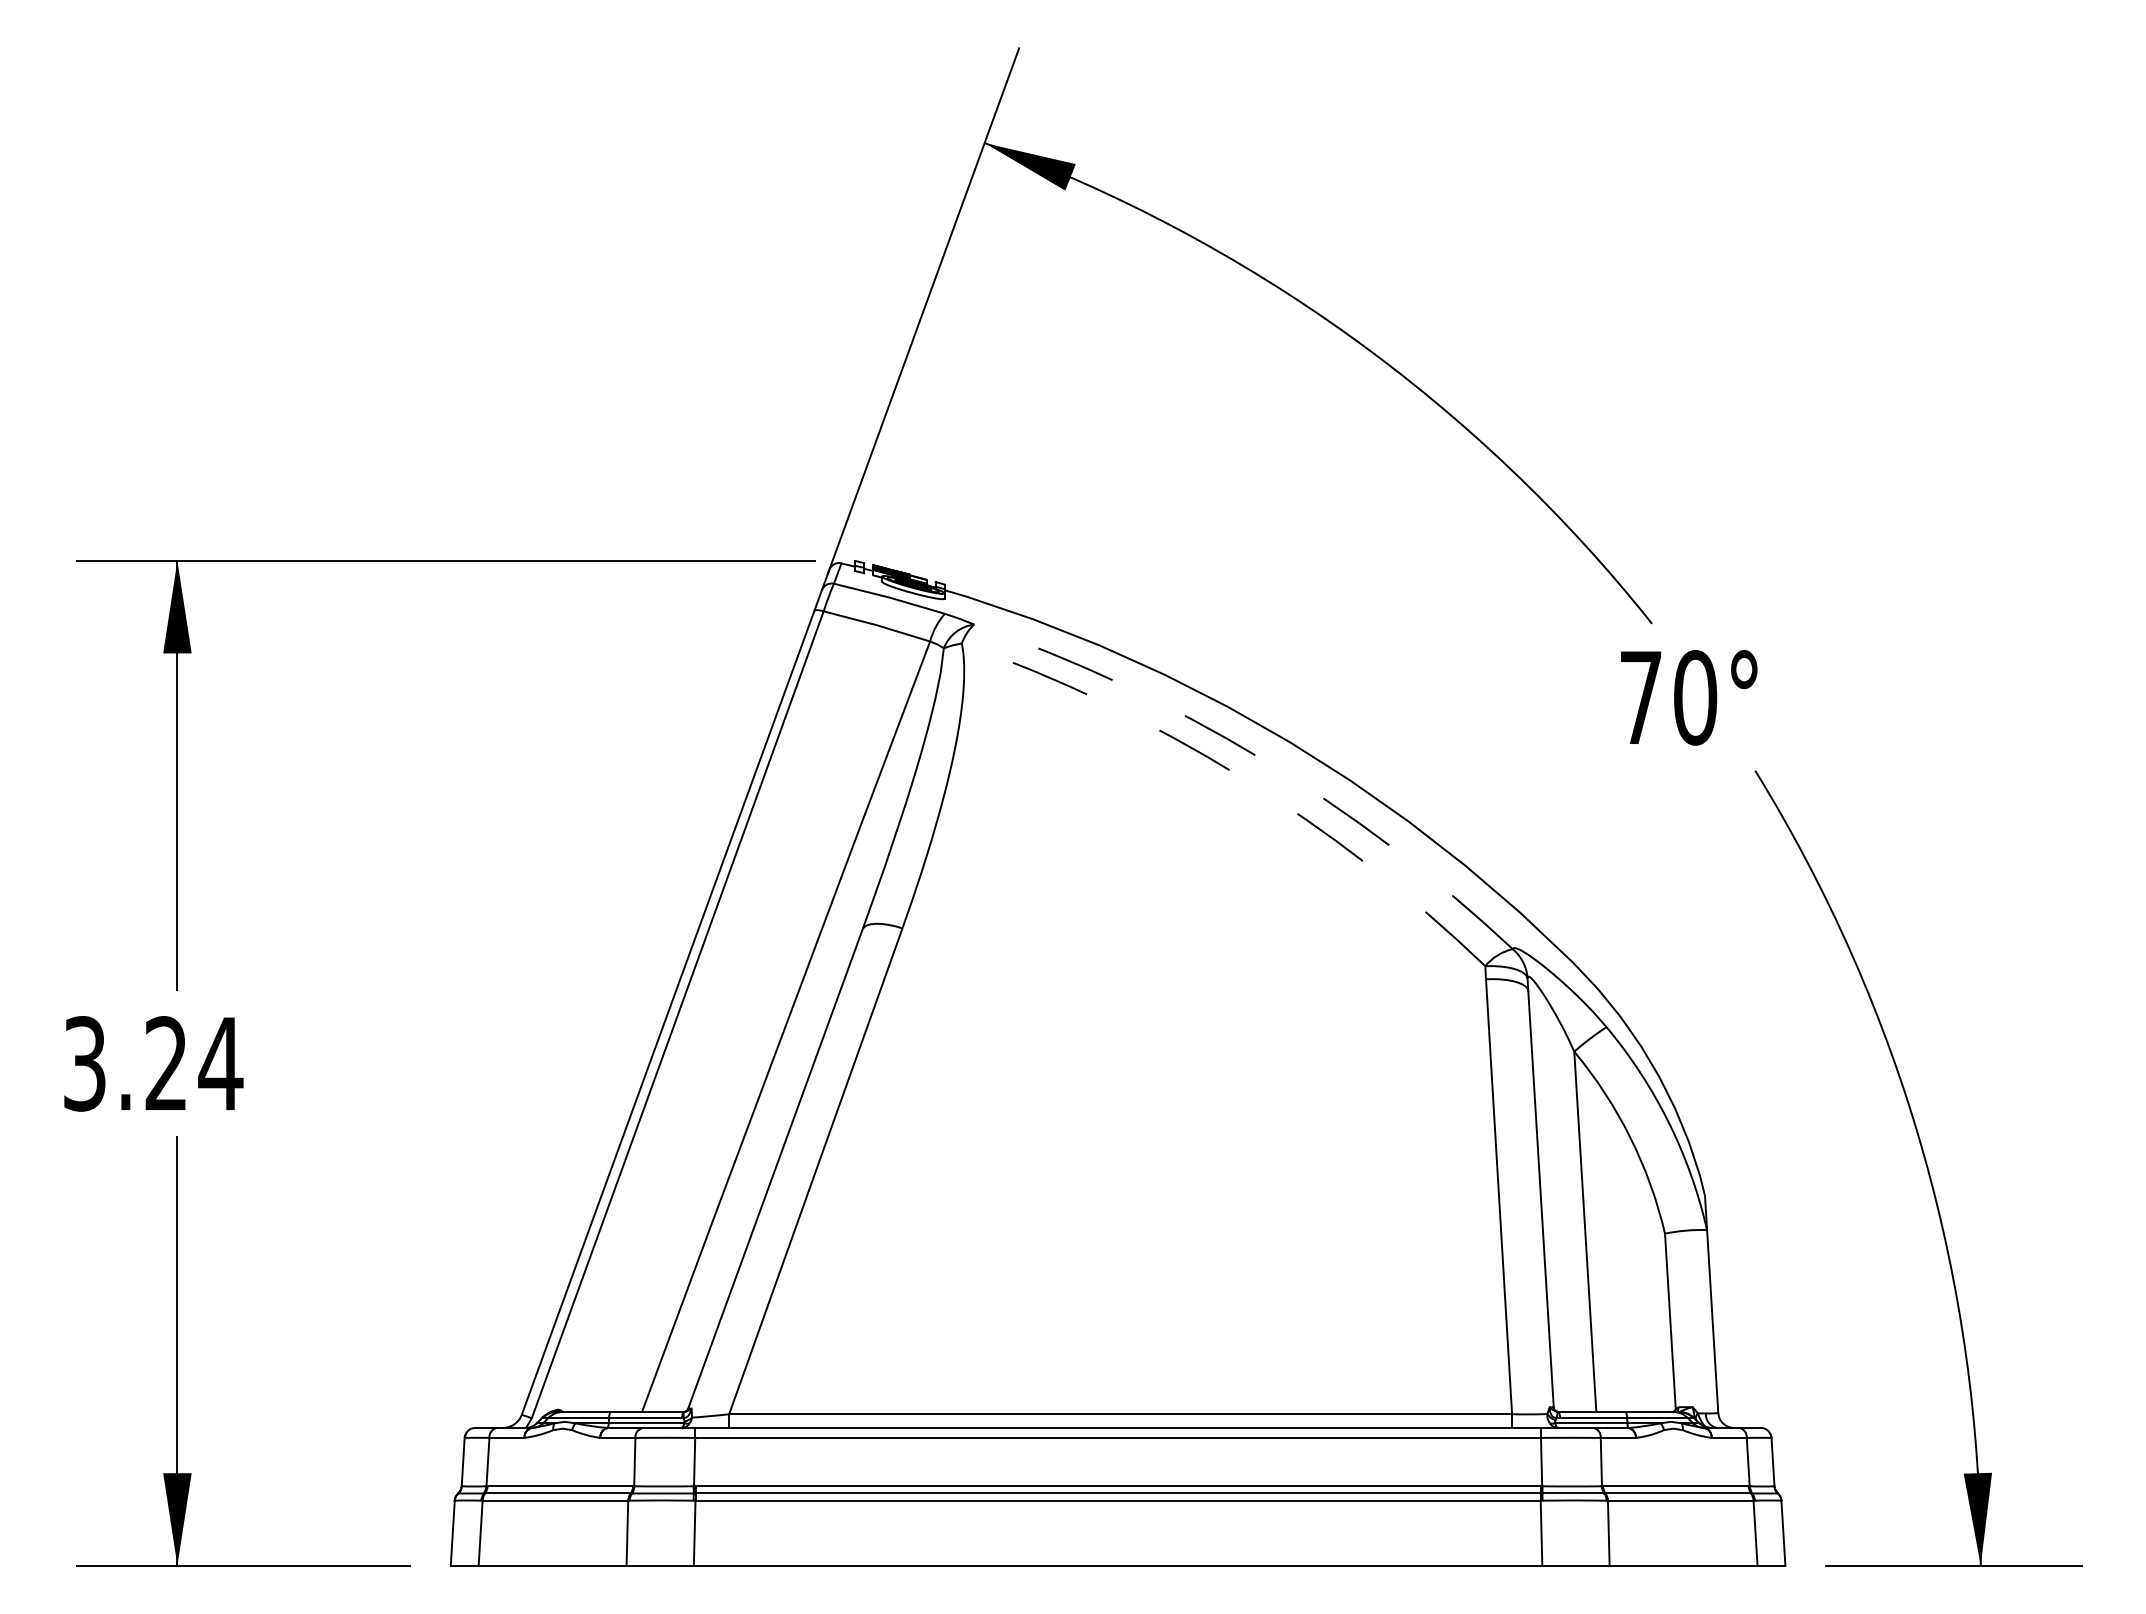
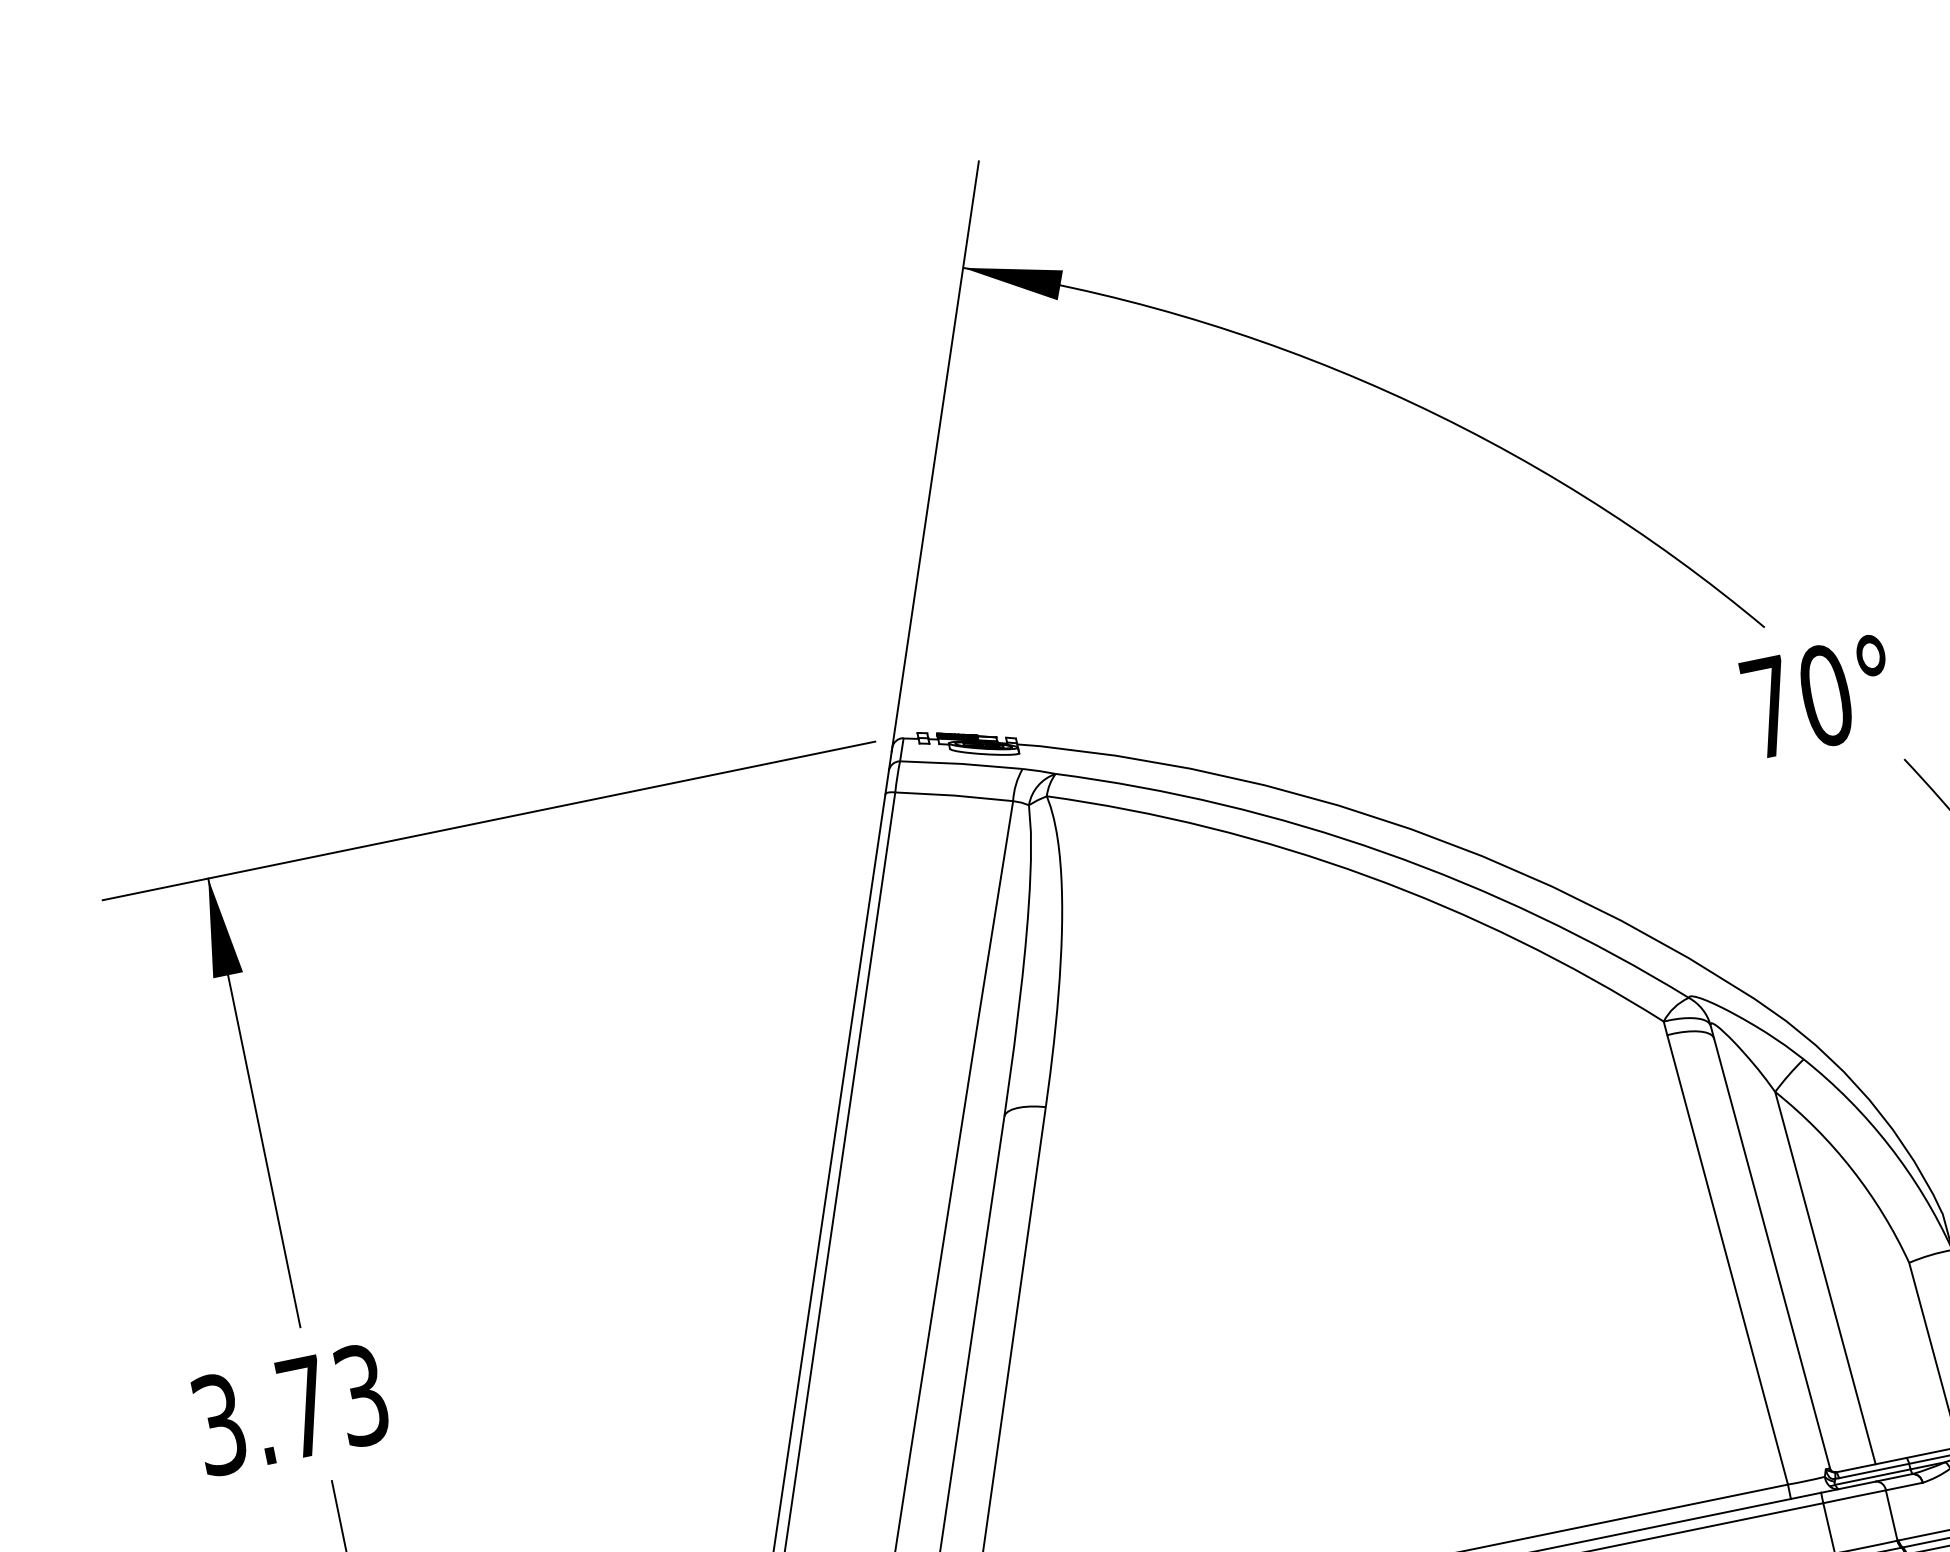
arc: (1260, 758) -> (1383, 852), dashed -> solid
arc: (1240, 776) -> (1366, 875), dashed -> solid
text: (194, 1063) -> (334, 1400), 3.24 -> 3.73

